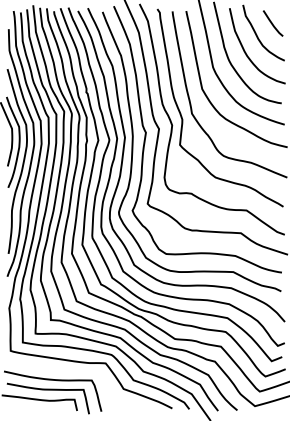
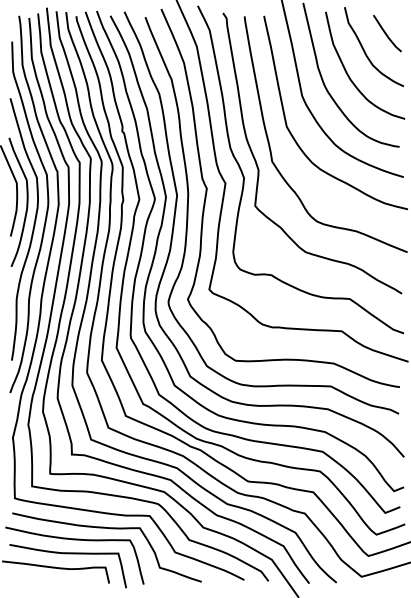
curve: (78, 372) -> (110, 529), added

